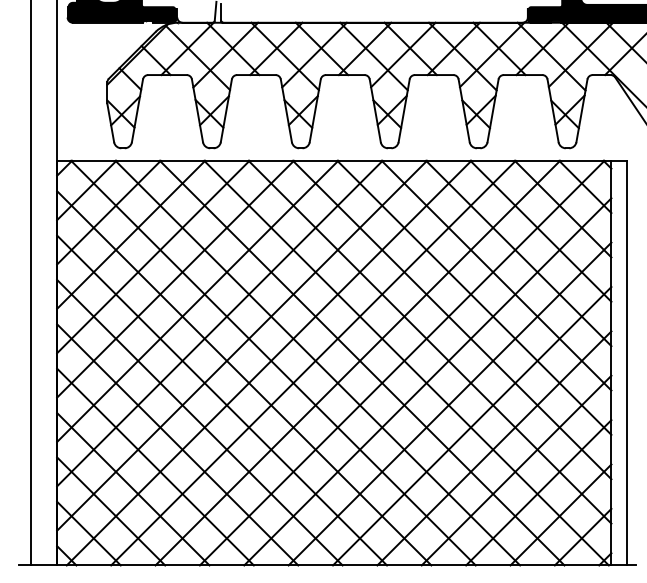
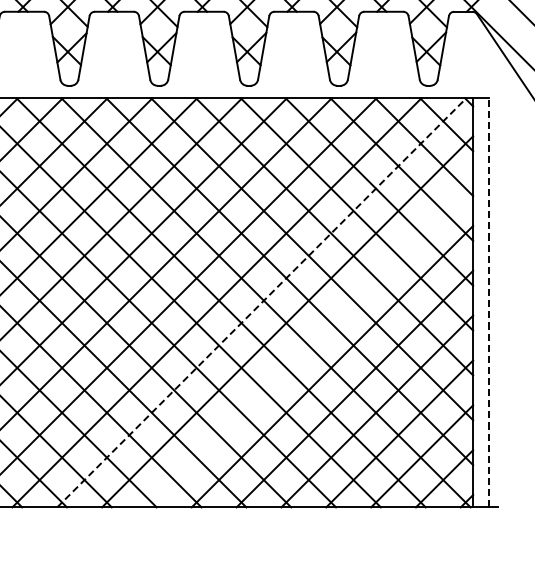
line: (402, 362) -> (262, 302), solid -> dashed
line: (627, 362) -> (489, 302), solid -> dashed
line: (449, 403) -> (309, 343), removed

